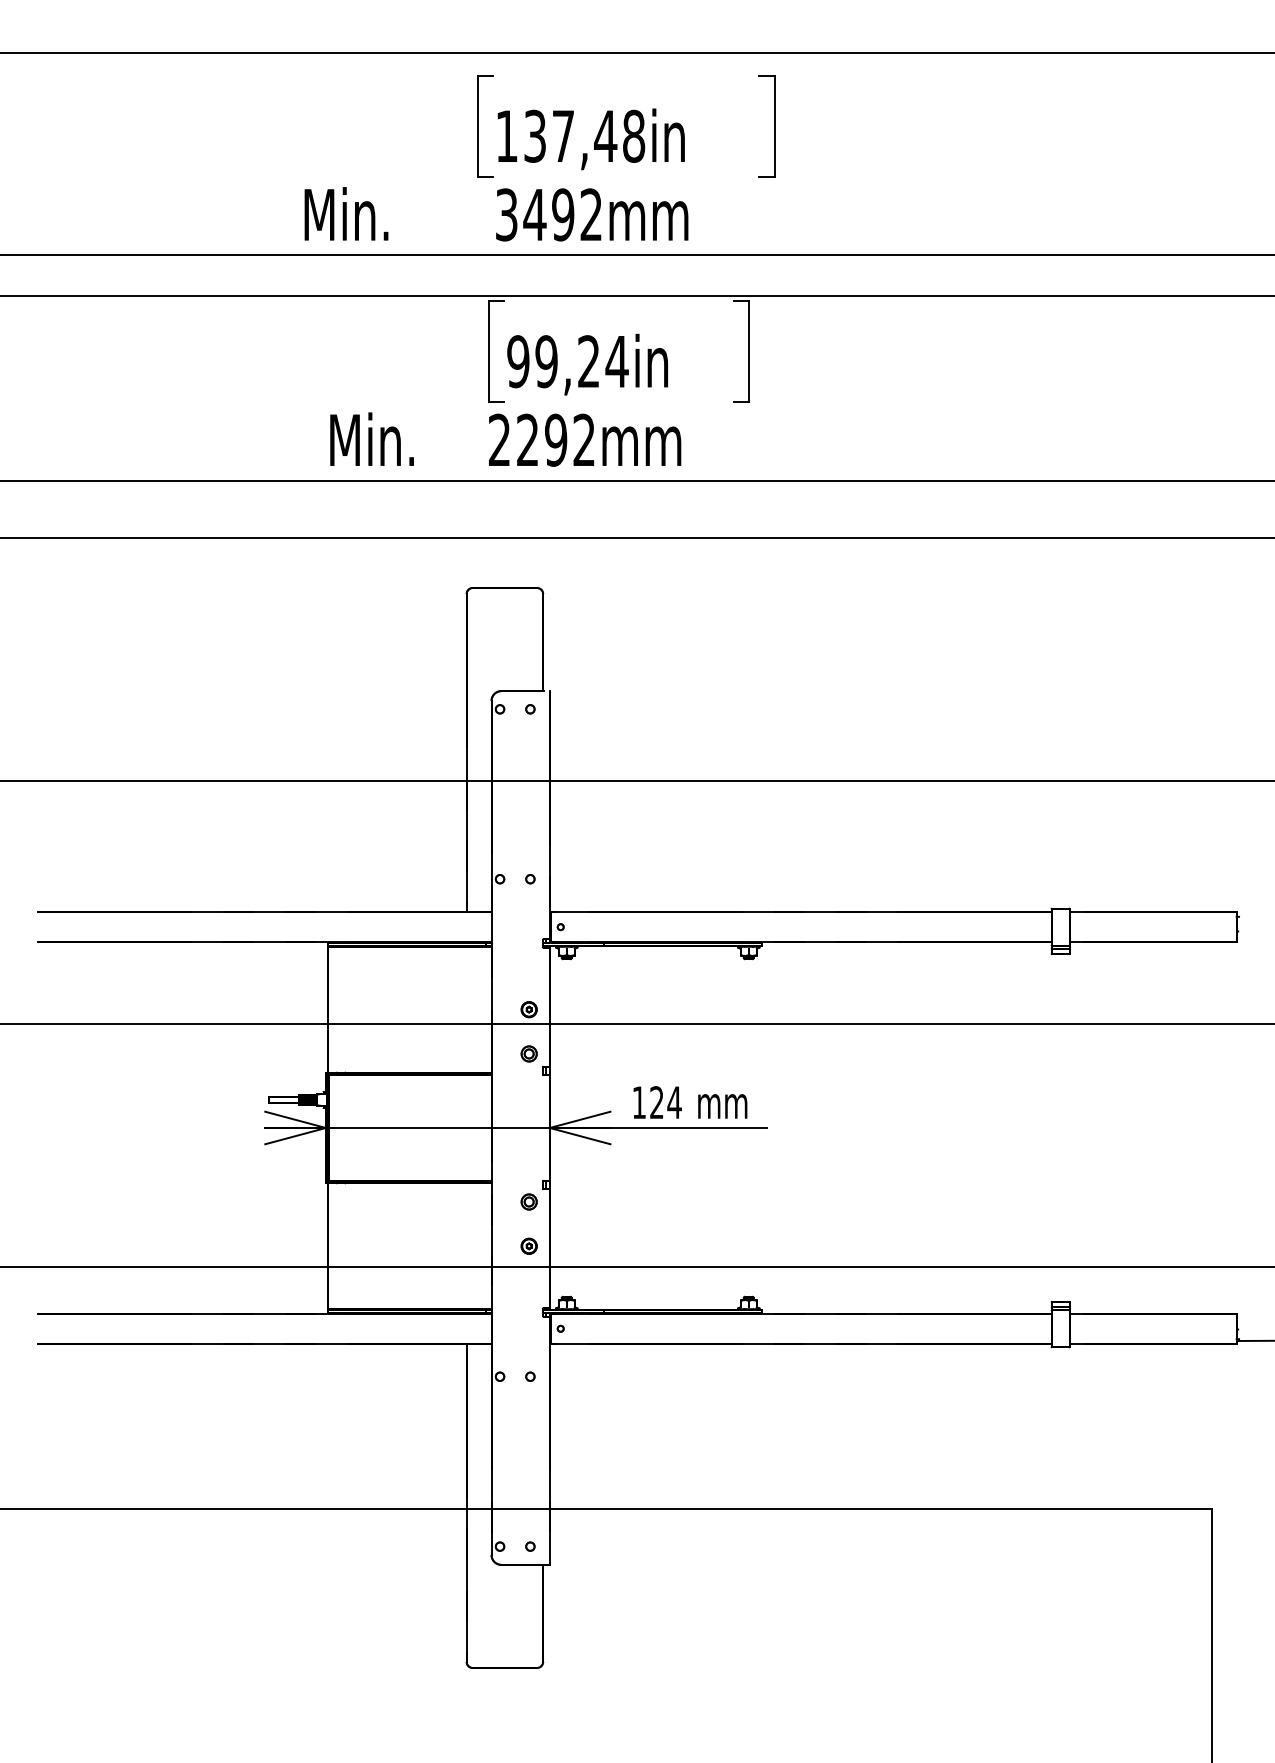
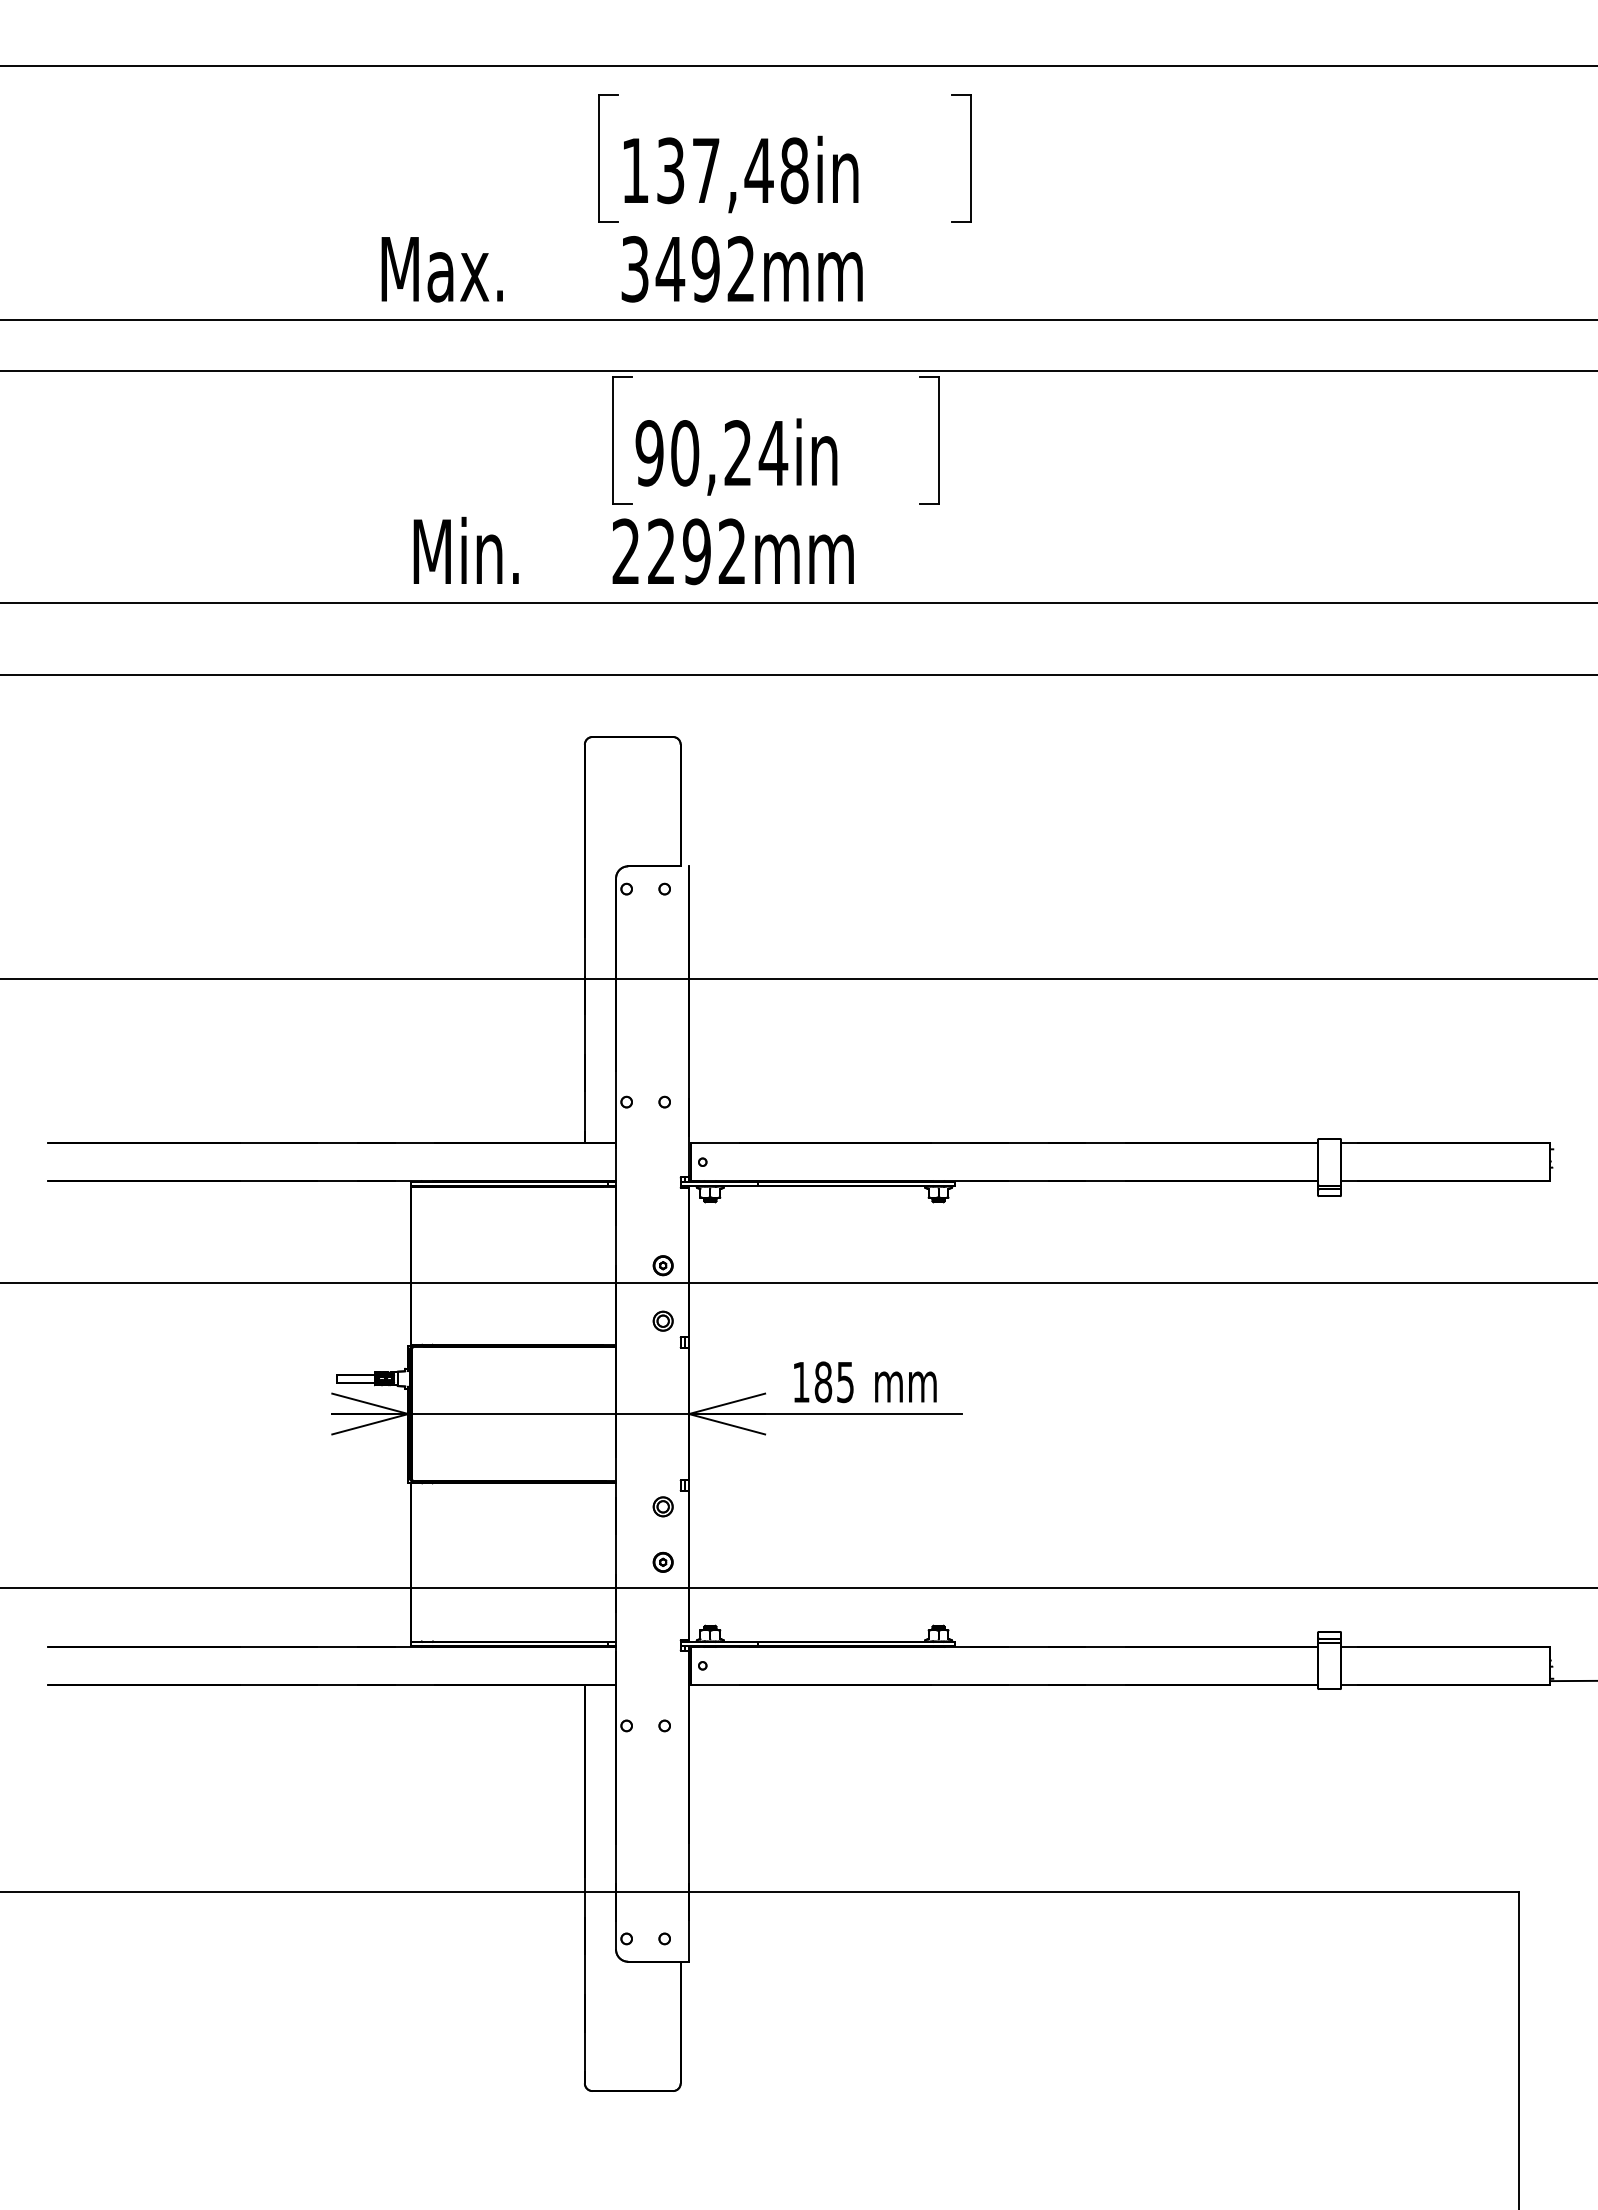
text: (370, 214) -> (464, 268), Min. -> Max.
text: (546, 361) -> (685, 453), 99,24in -> 90,24in
text: (665, 1102) -> (834, 1382), 124 -> 185

